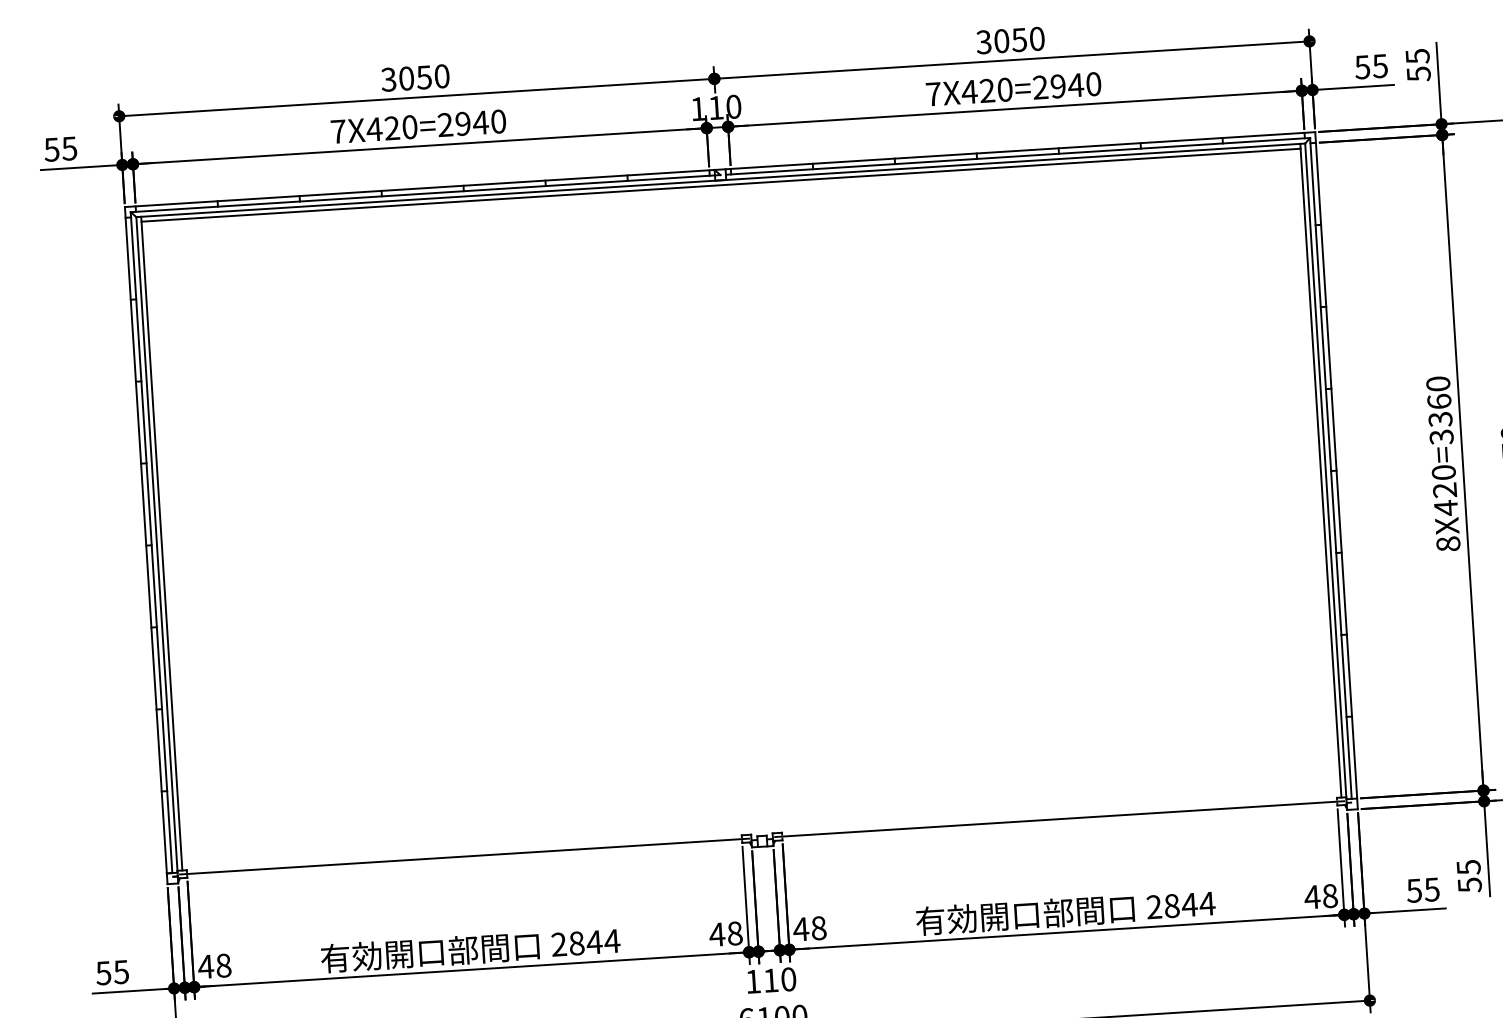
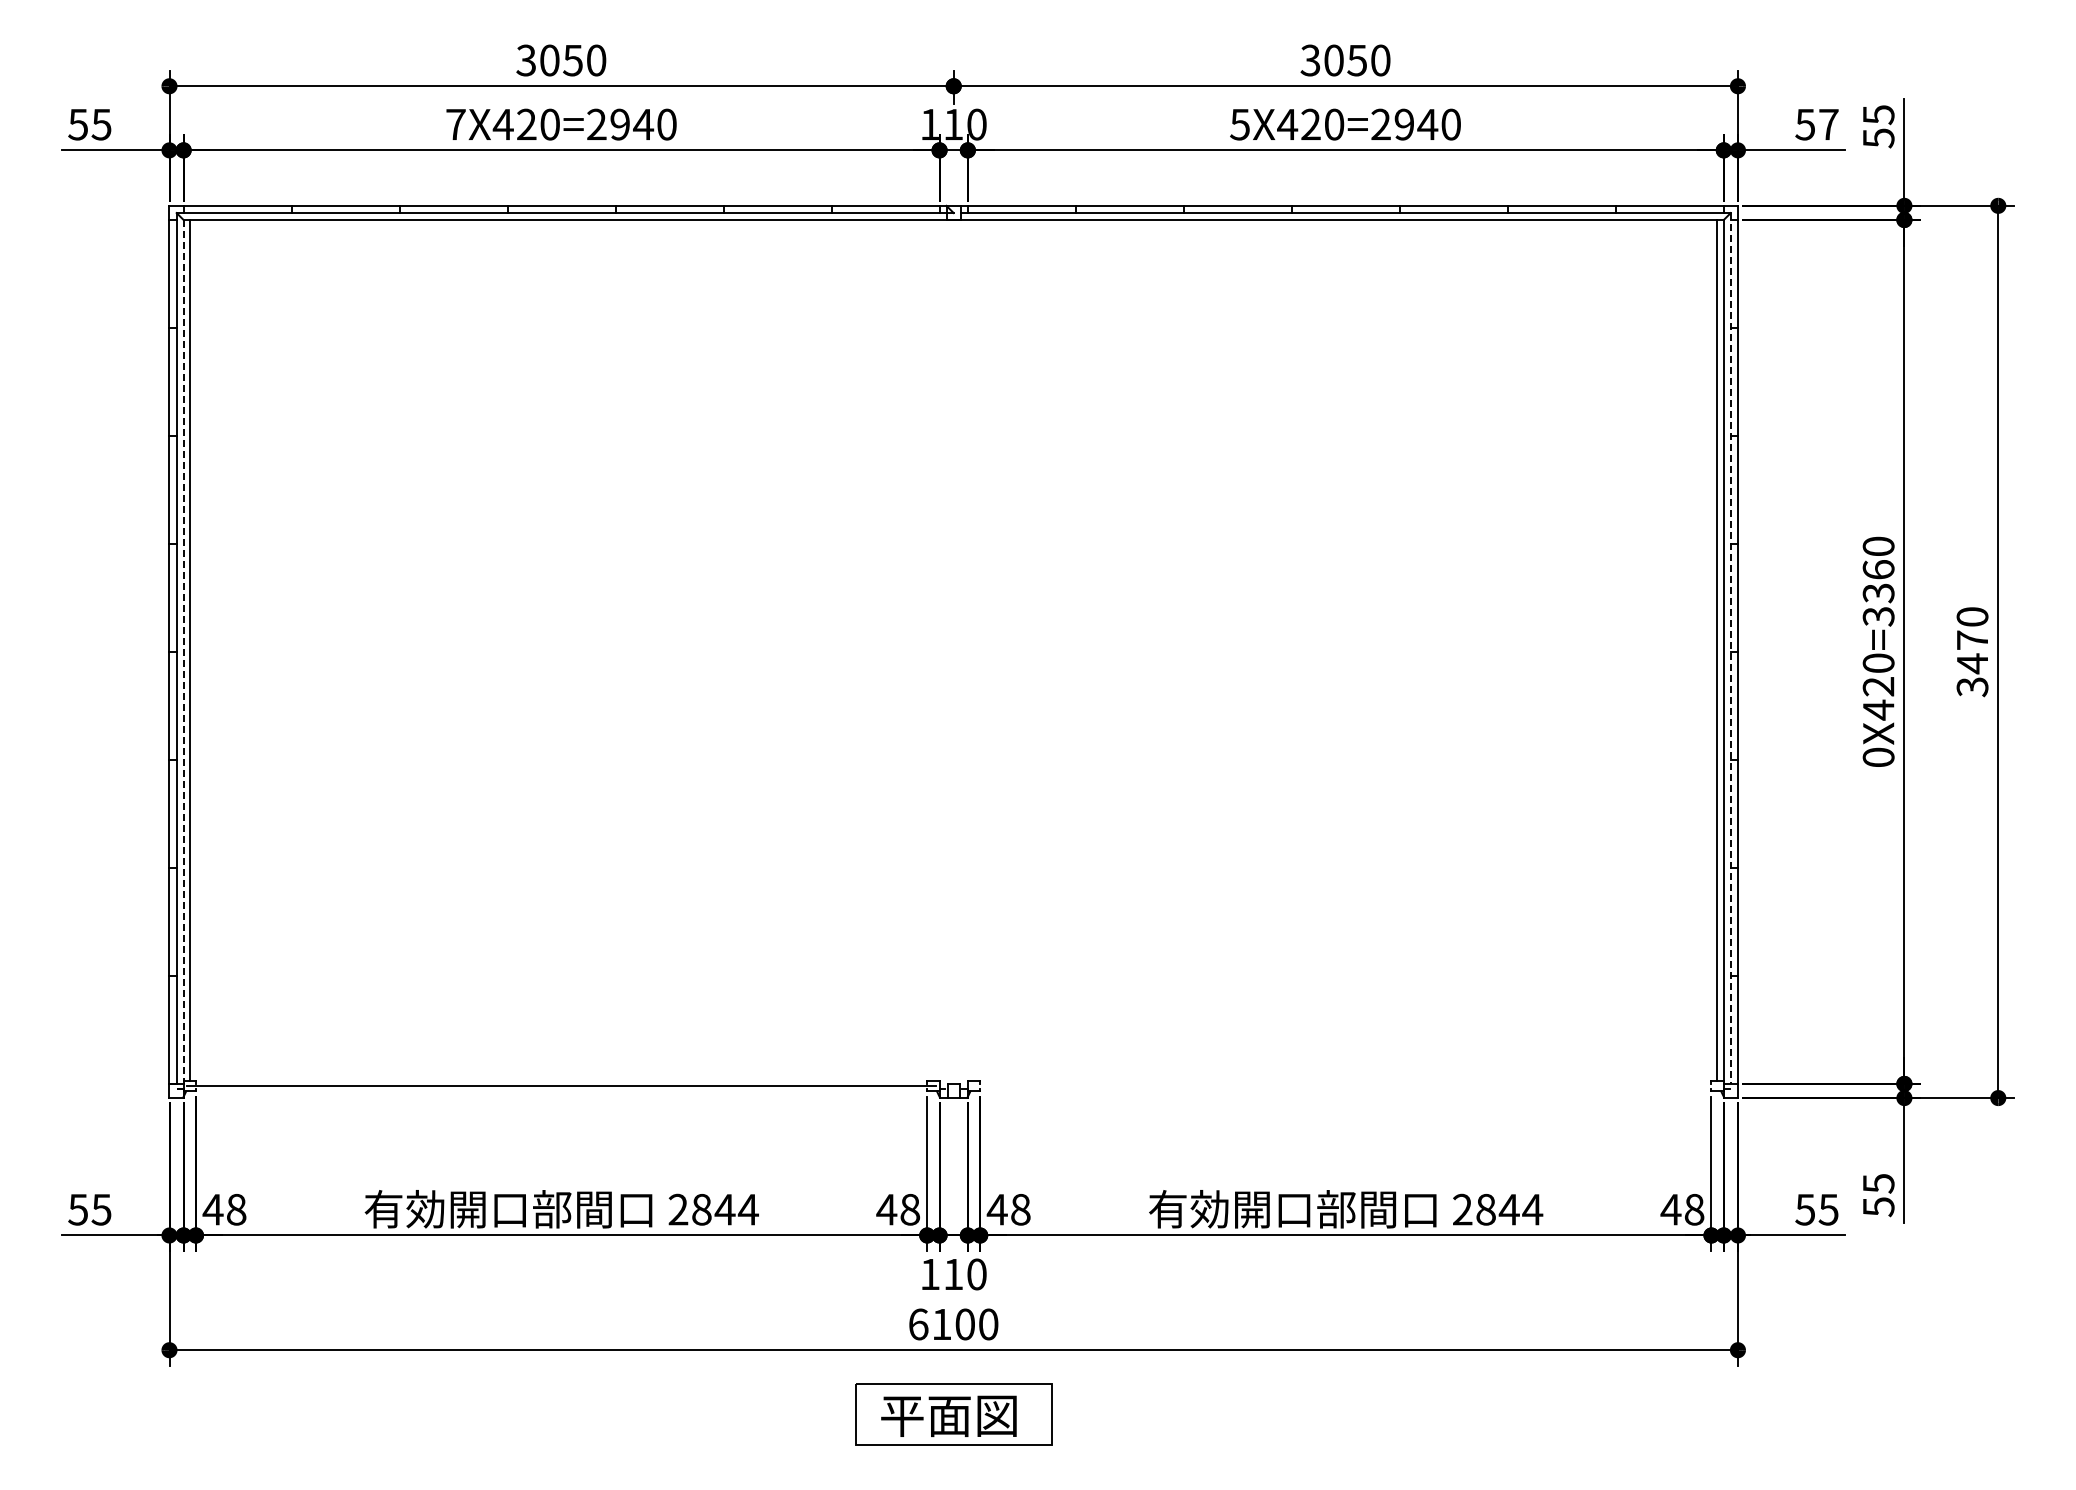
text: (1380, 66) -> (1828, 124), 55 -> 57
text: (933, 94) -> (1239, 124), 7X420=2940 -> 5X420=2940
line: (720, 185) -> (953, 226), removed
line: (1330, 469) -> (1730, 649), solid -> dashed
line: (156, 543) -> (183, 650), solid -> dashed
text: (1448, 544) -> (1878, 757), 8X420=3360 -> 0X420=3360
line: (1059, 819) -> (1345, 1086), removed

